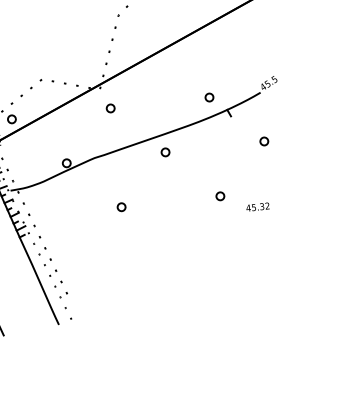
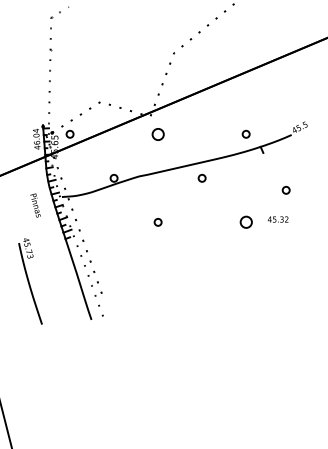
circle: (109, 107) -> (157, 133), size x1.6
circle: (263, 141) -> (285, 190), moved
circle: (219, 196) -> (245, 222), size x1.6
text: (257, 207) -> (277, 219), moved

